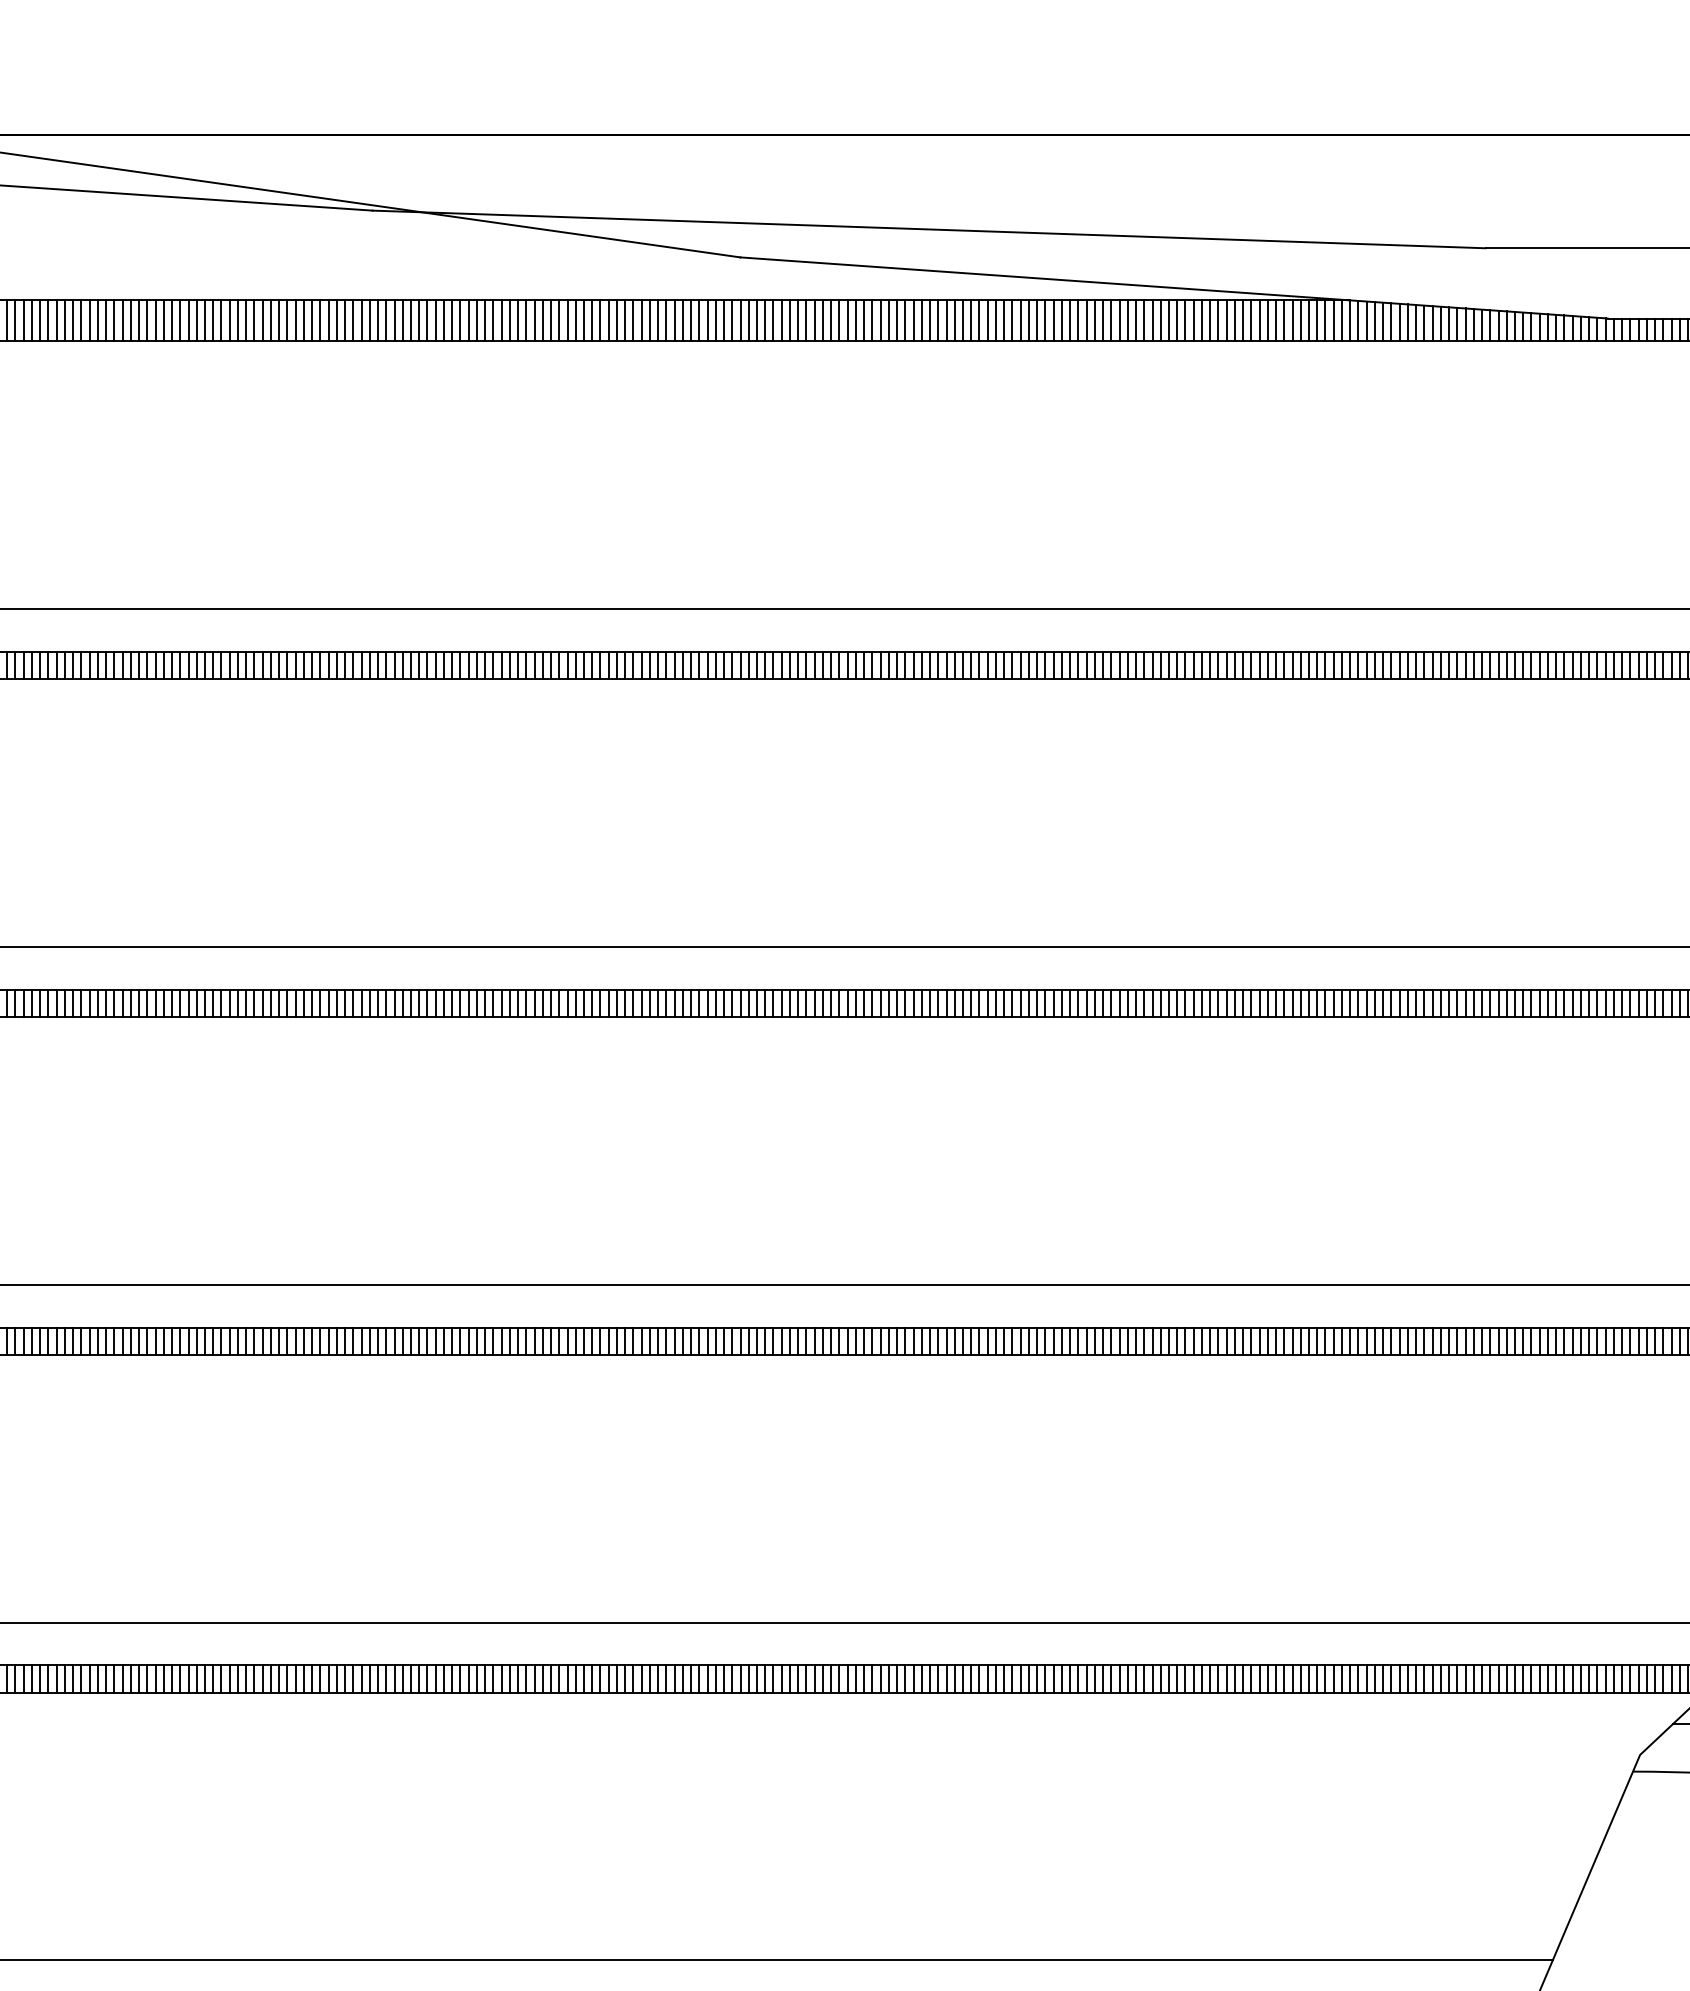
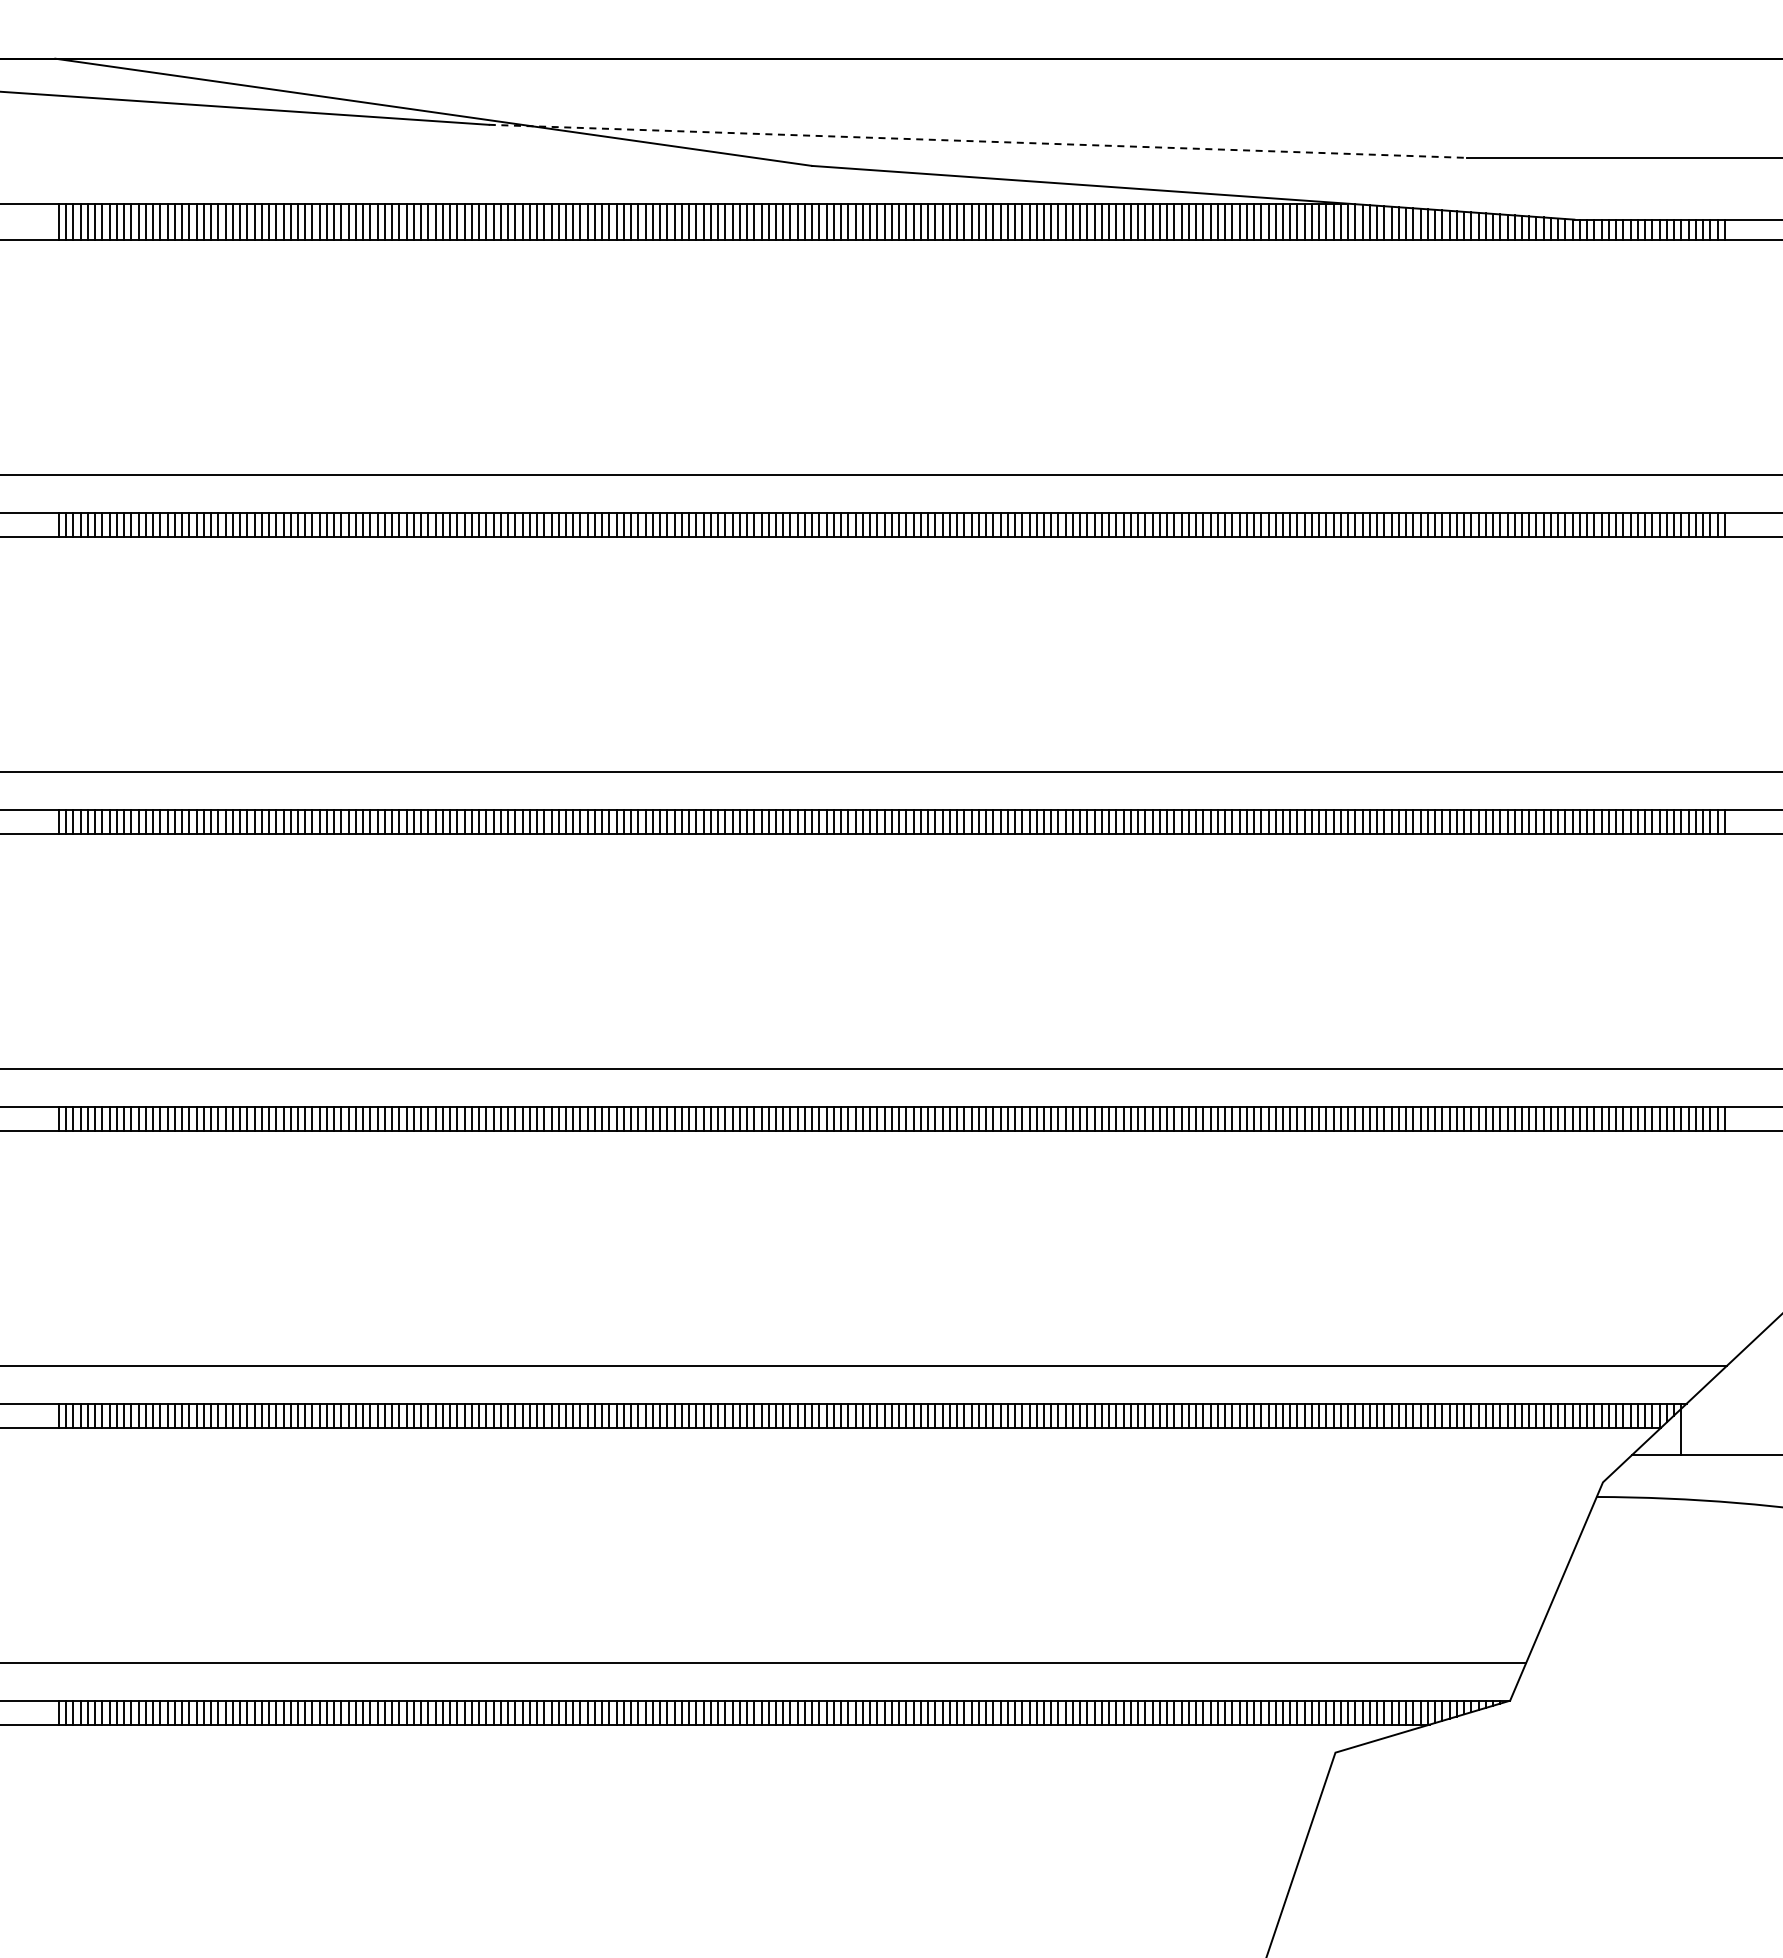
line: (929, 229) -> (978, 141), solid -> dashed

